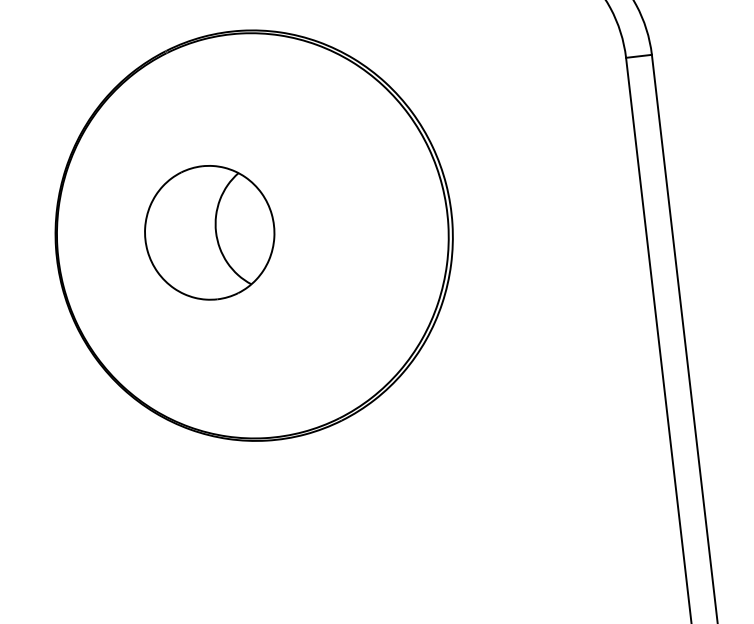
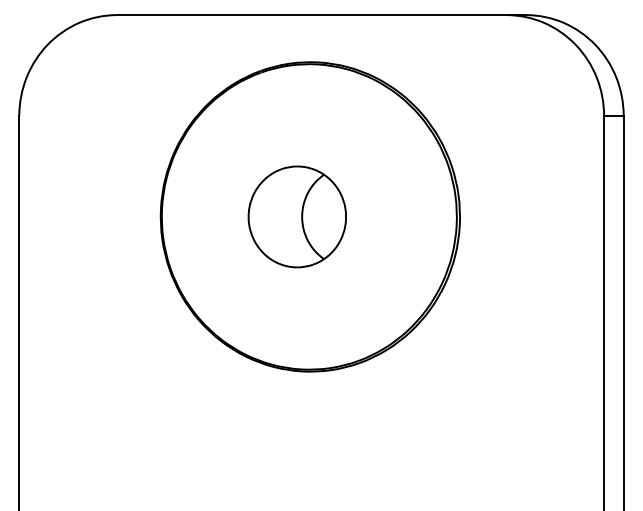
part: (208, 232) -> (296, 216), moved

